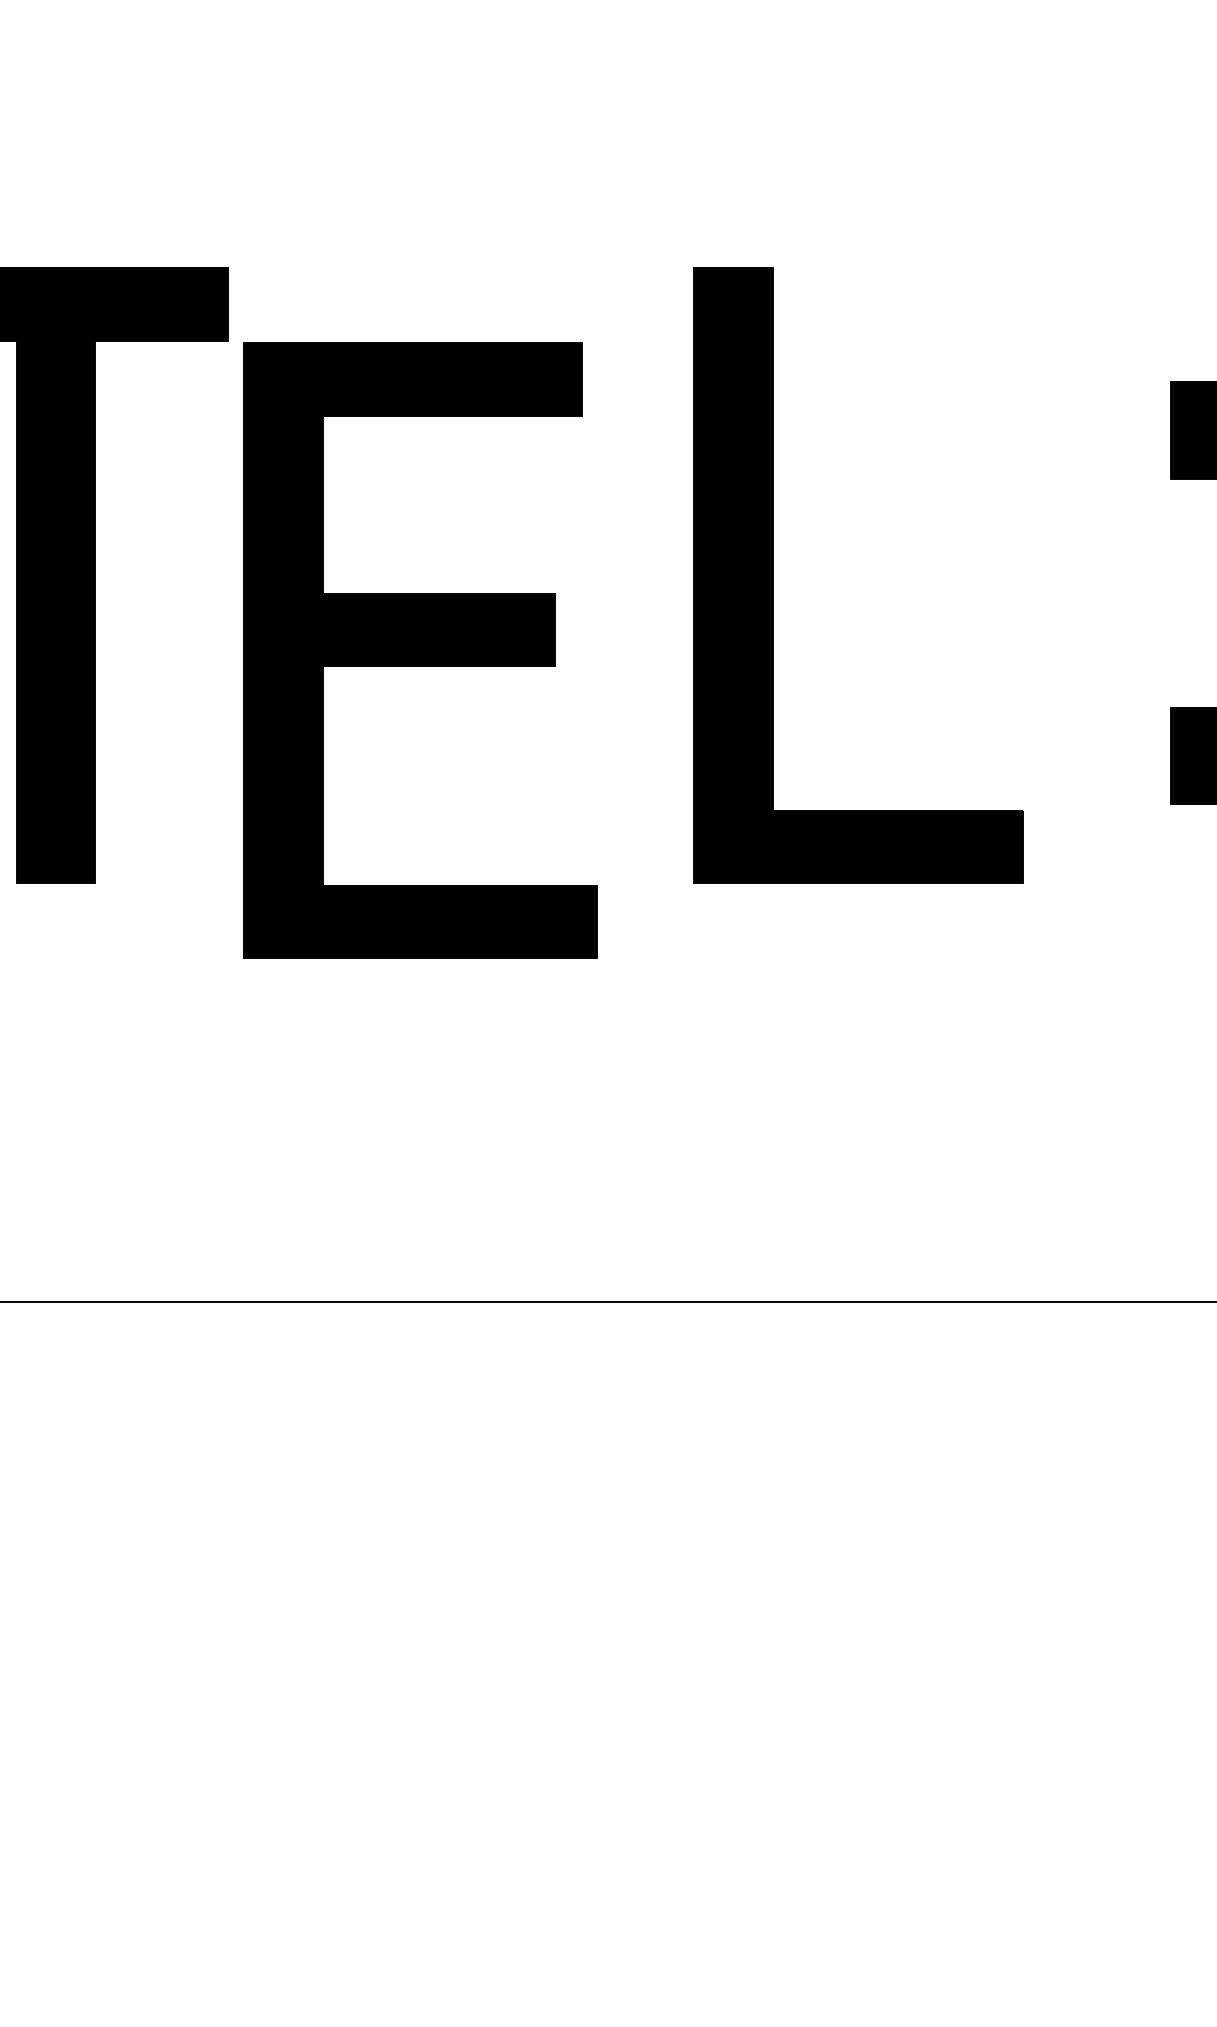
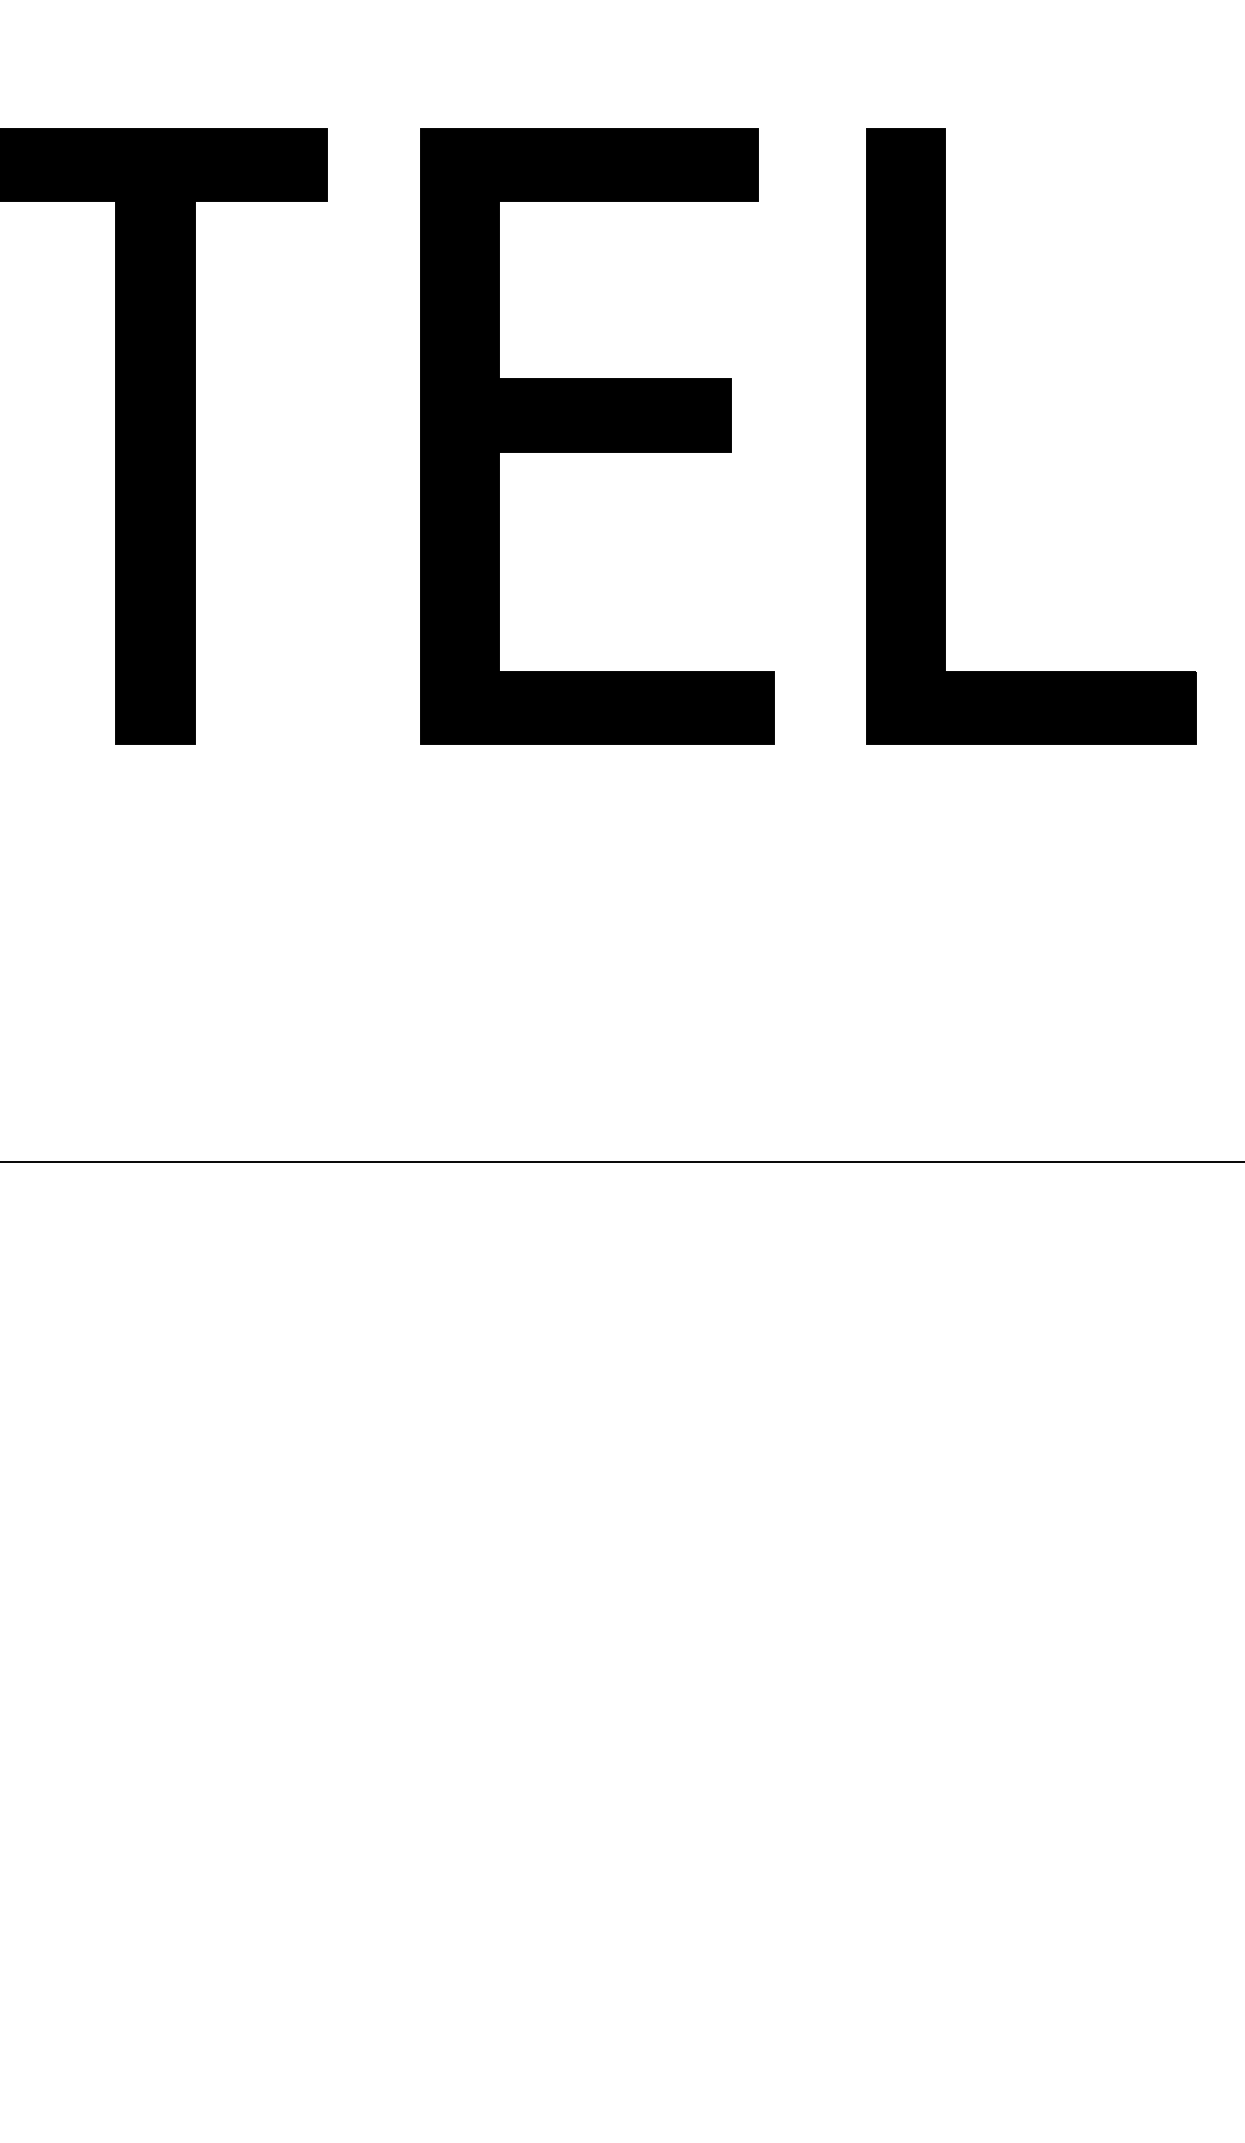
part: (772, 575) -> (945, 436), moved
part: (420, 650) -> (597, 436), moved

